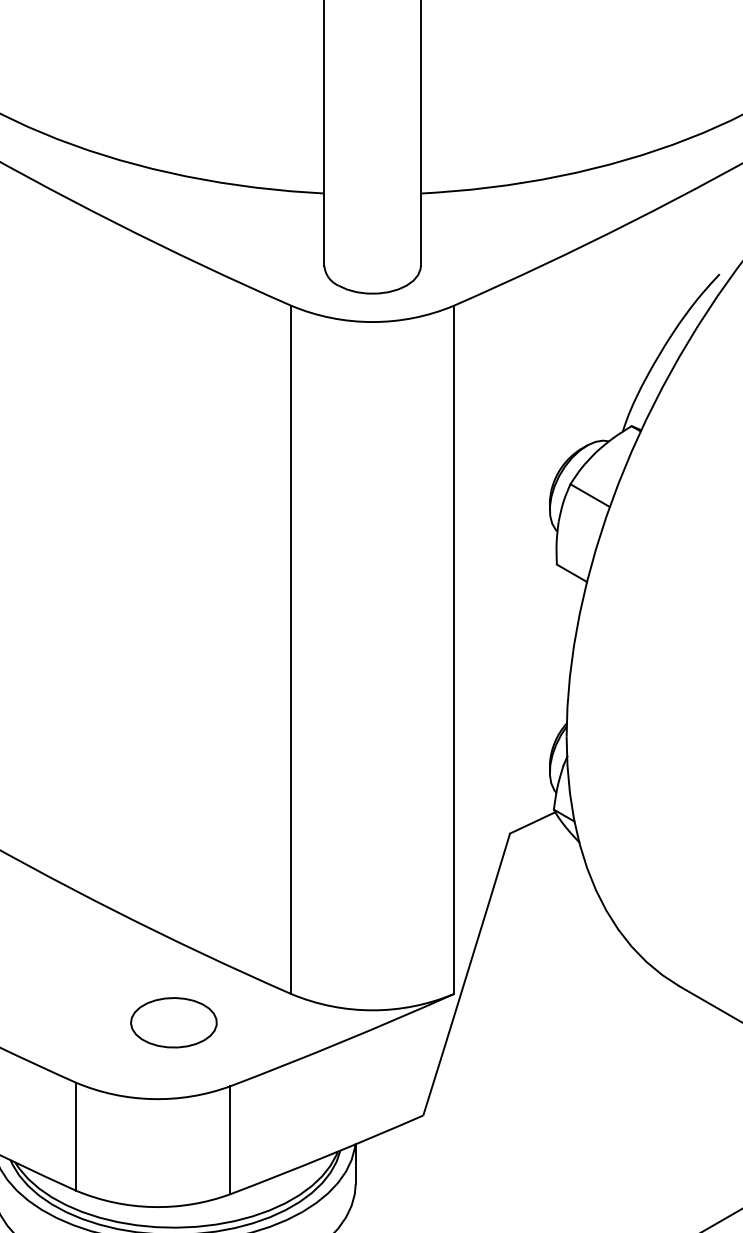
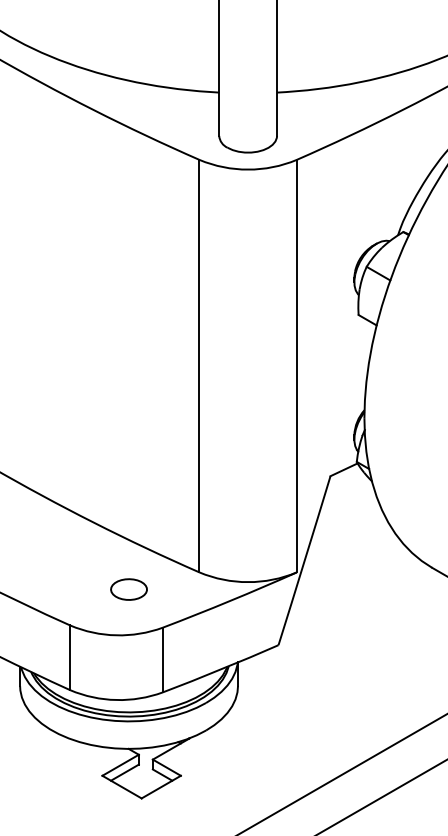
part: (172, 1022) -> (128, 589), size x0.7

